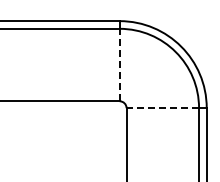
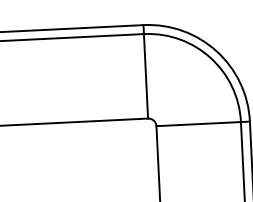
line: (119, 64) -> (145, 75), dashed -> solid
line: (162, 108) -> (198, 124), dashed -> solid

